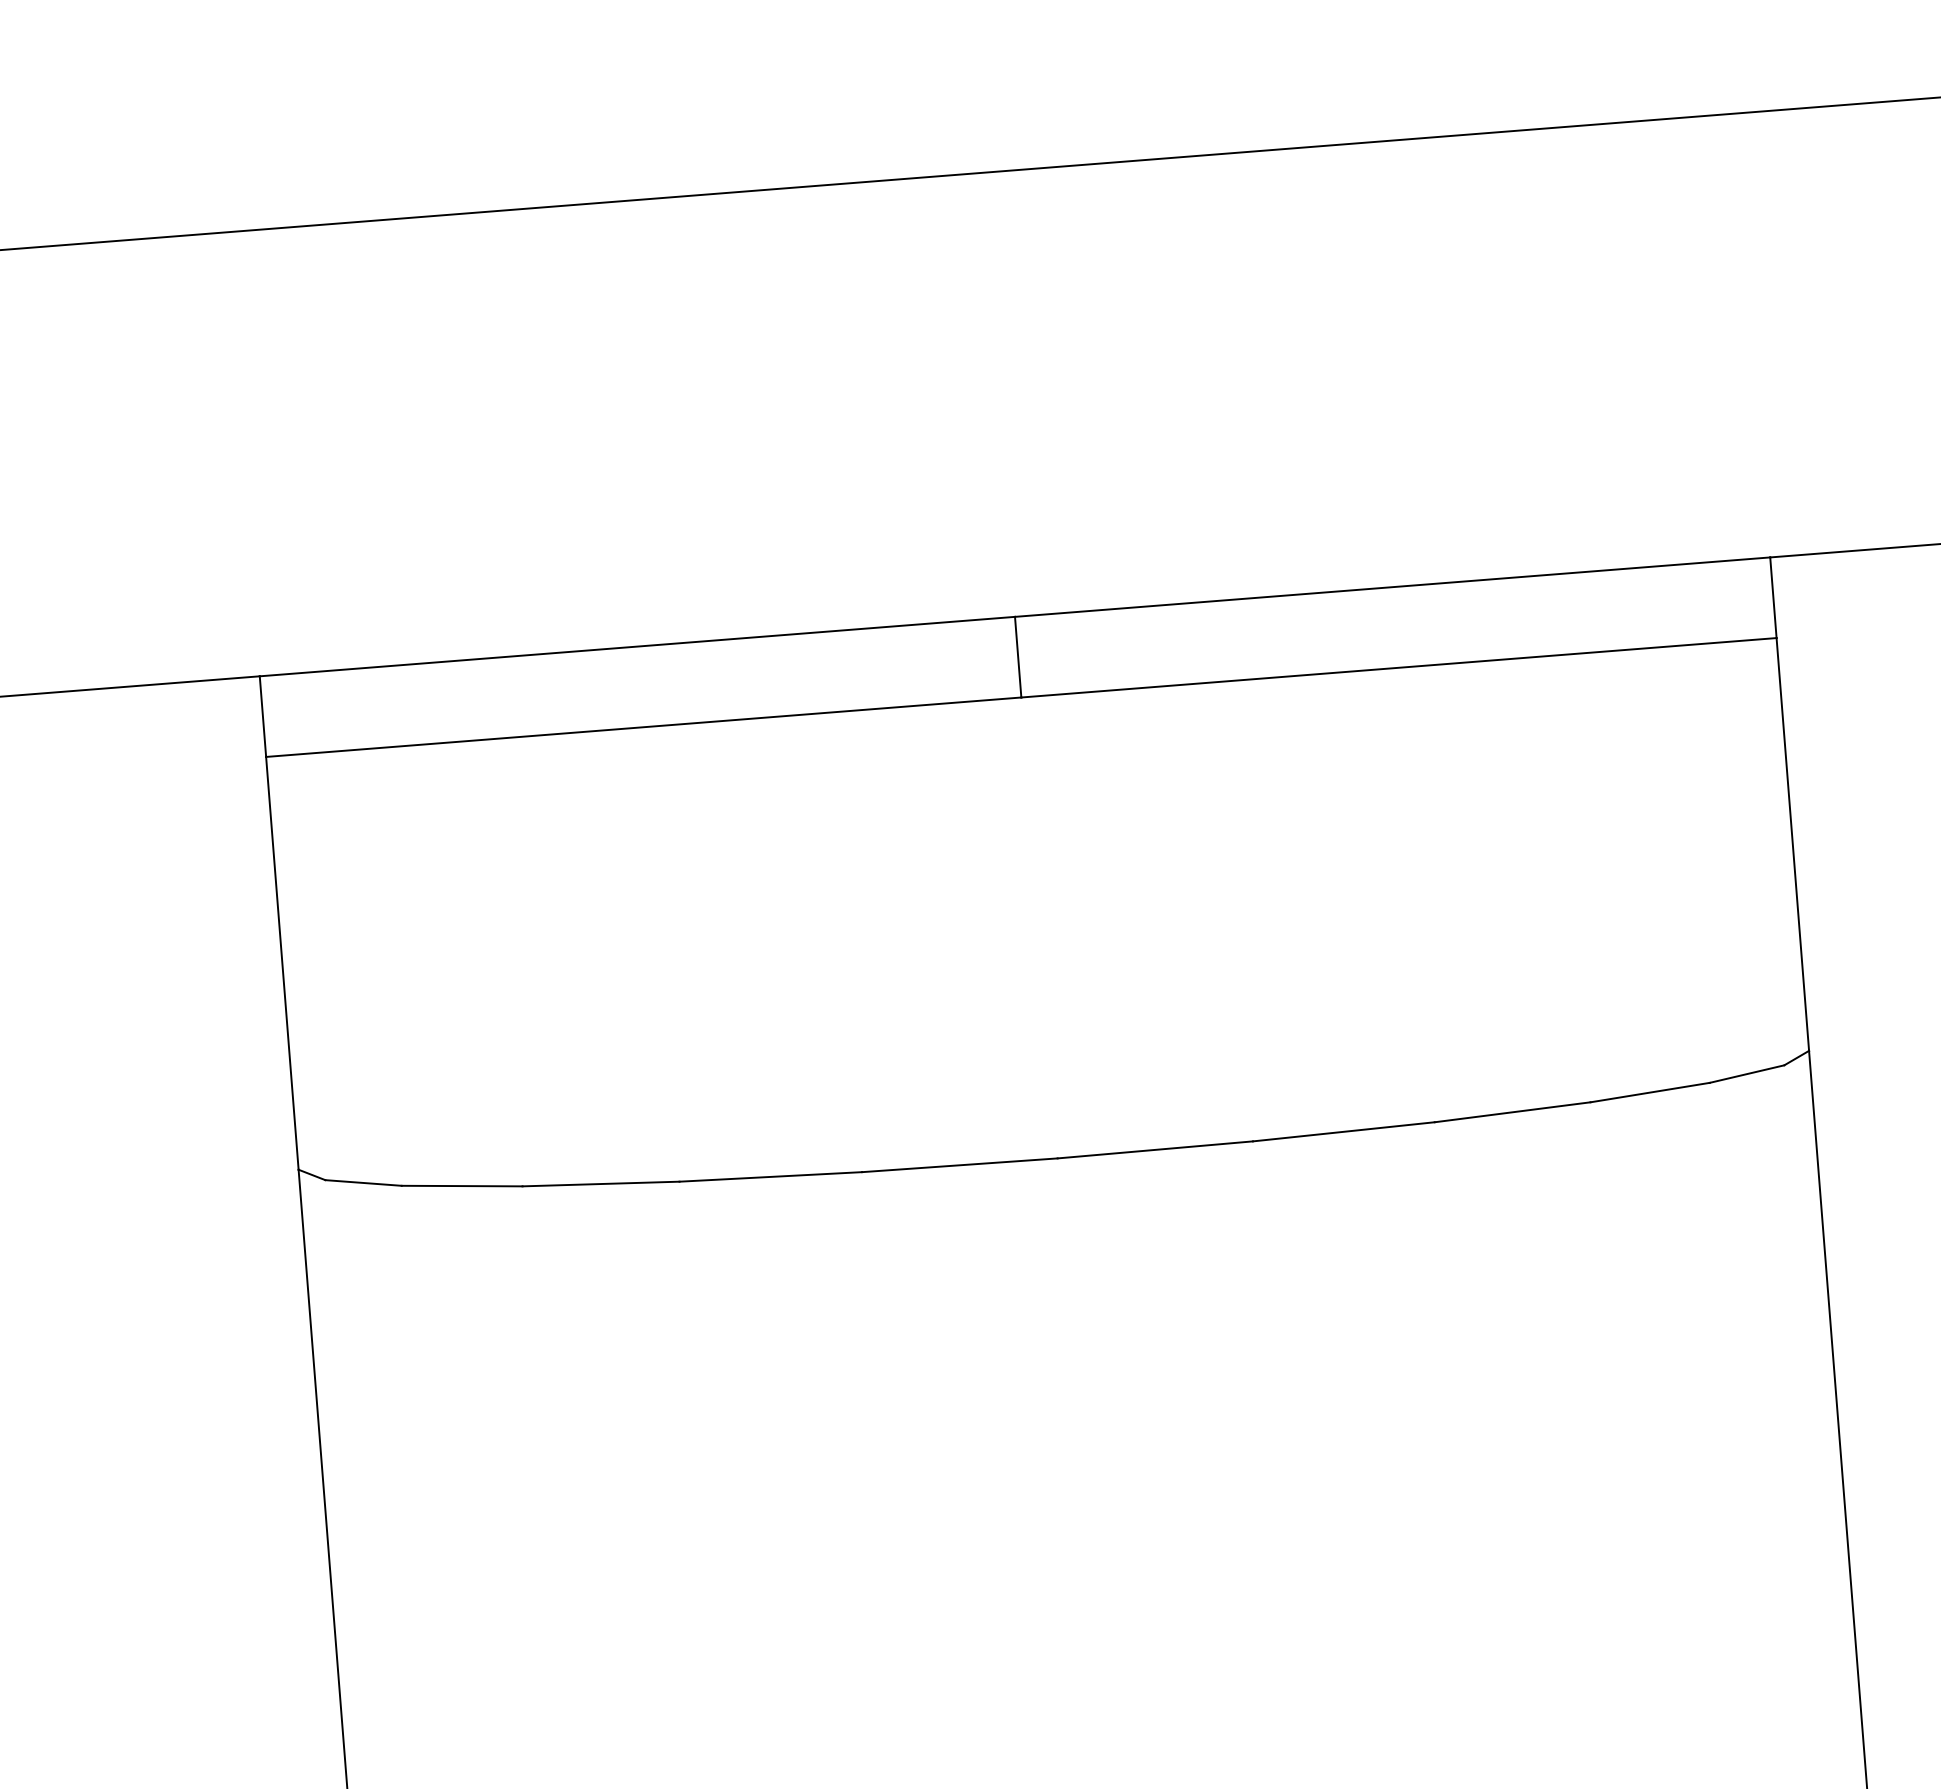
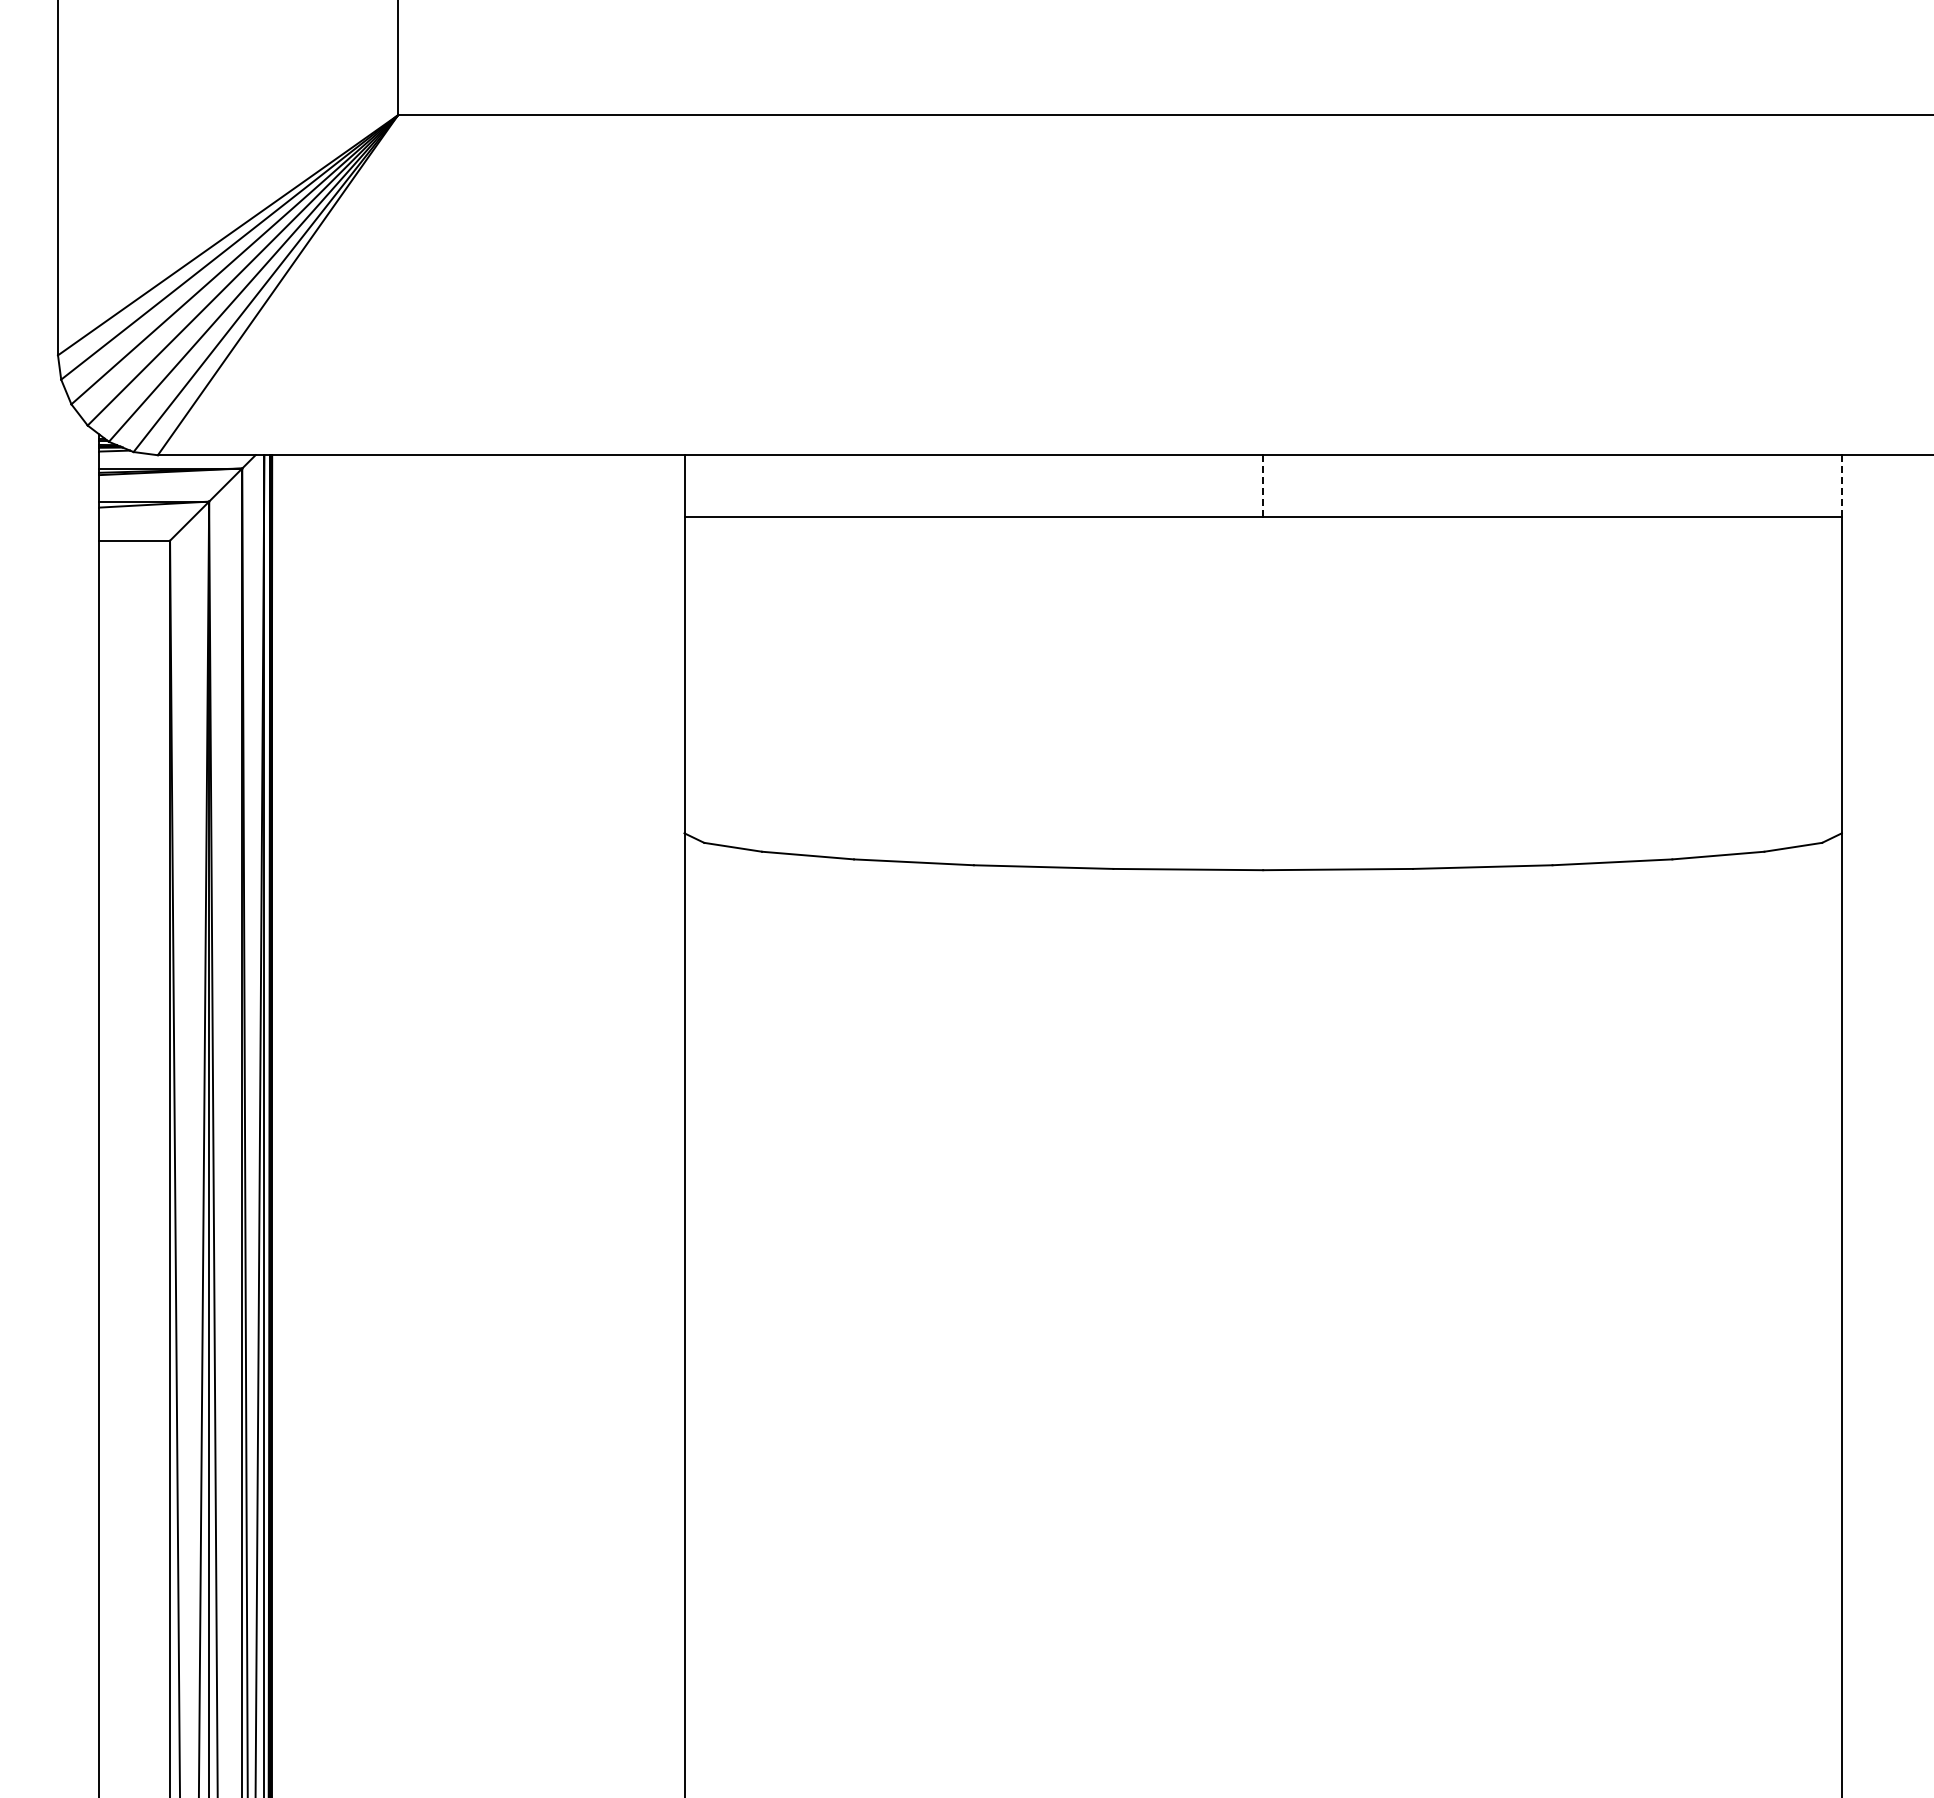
line: (1772, 598) -> (1841, 486), solid -> dashed
line: (1018, 657) -> (1263, 486), solid -> dashed

